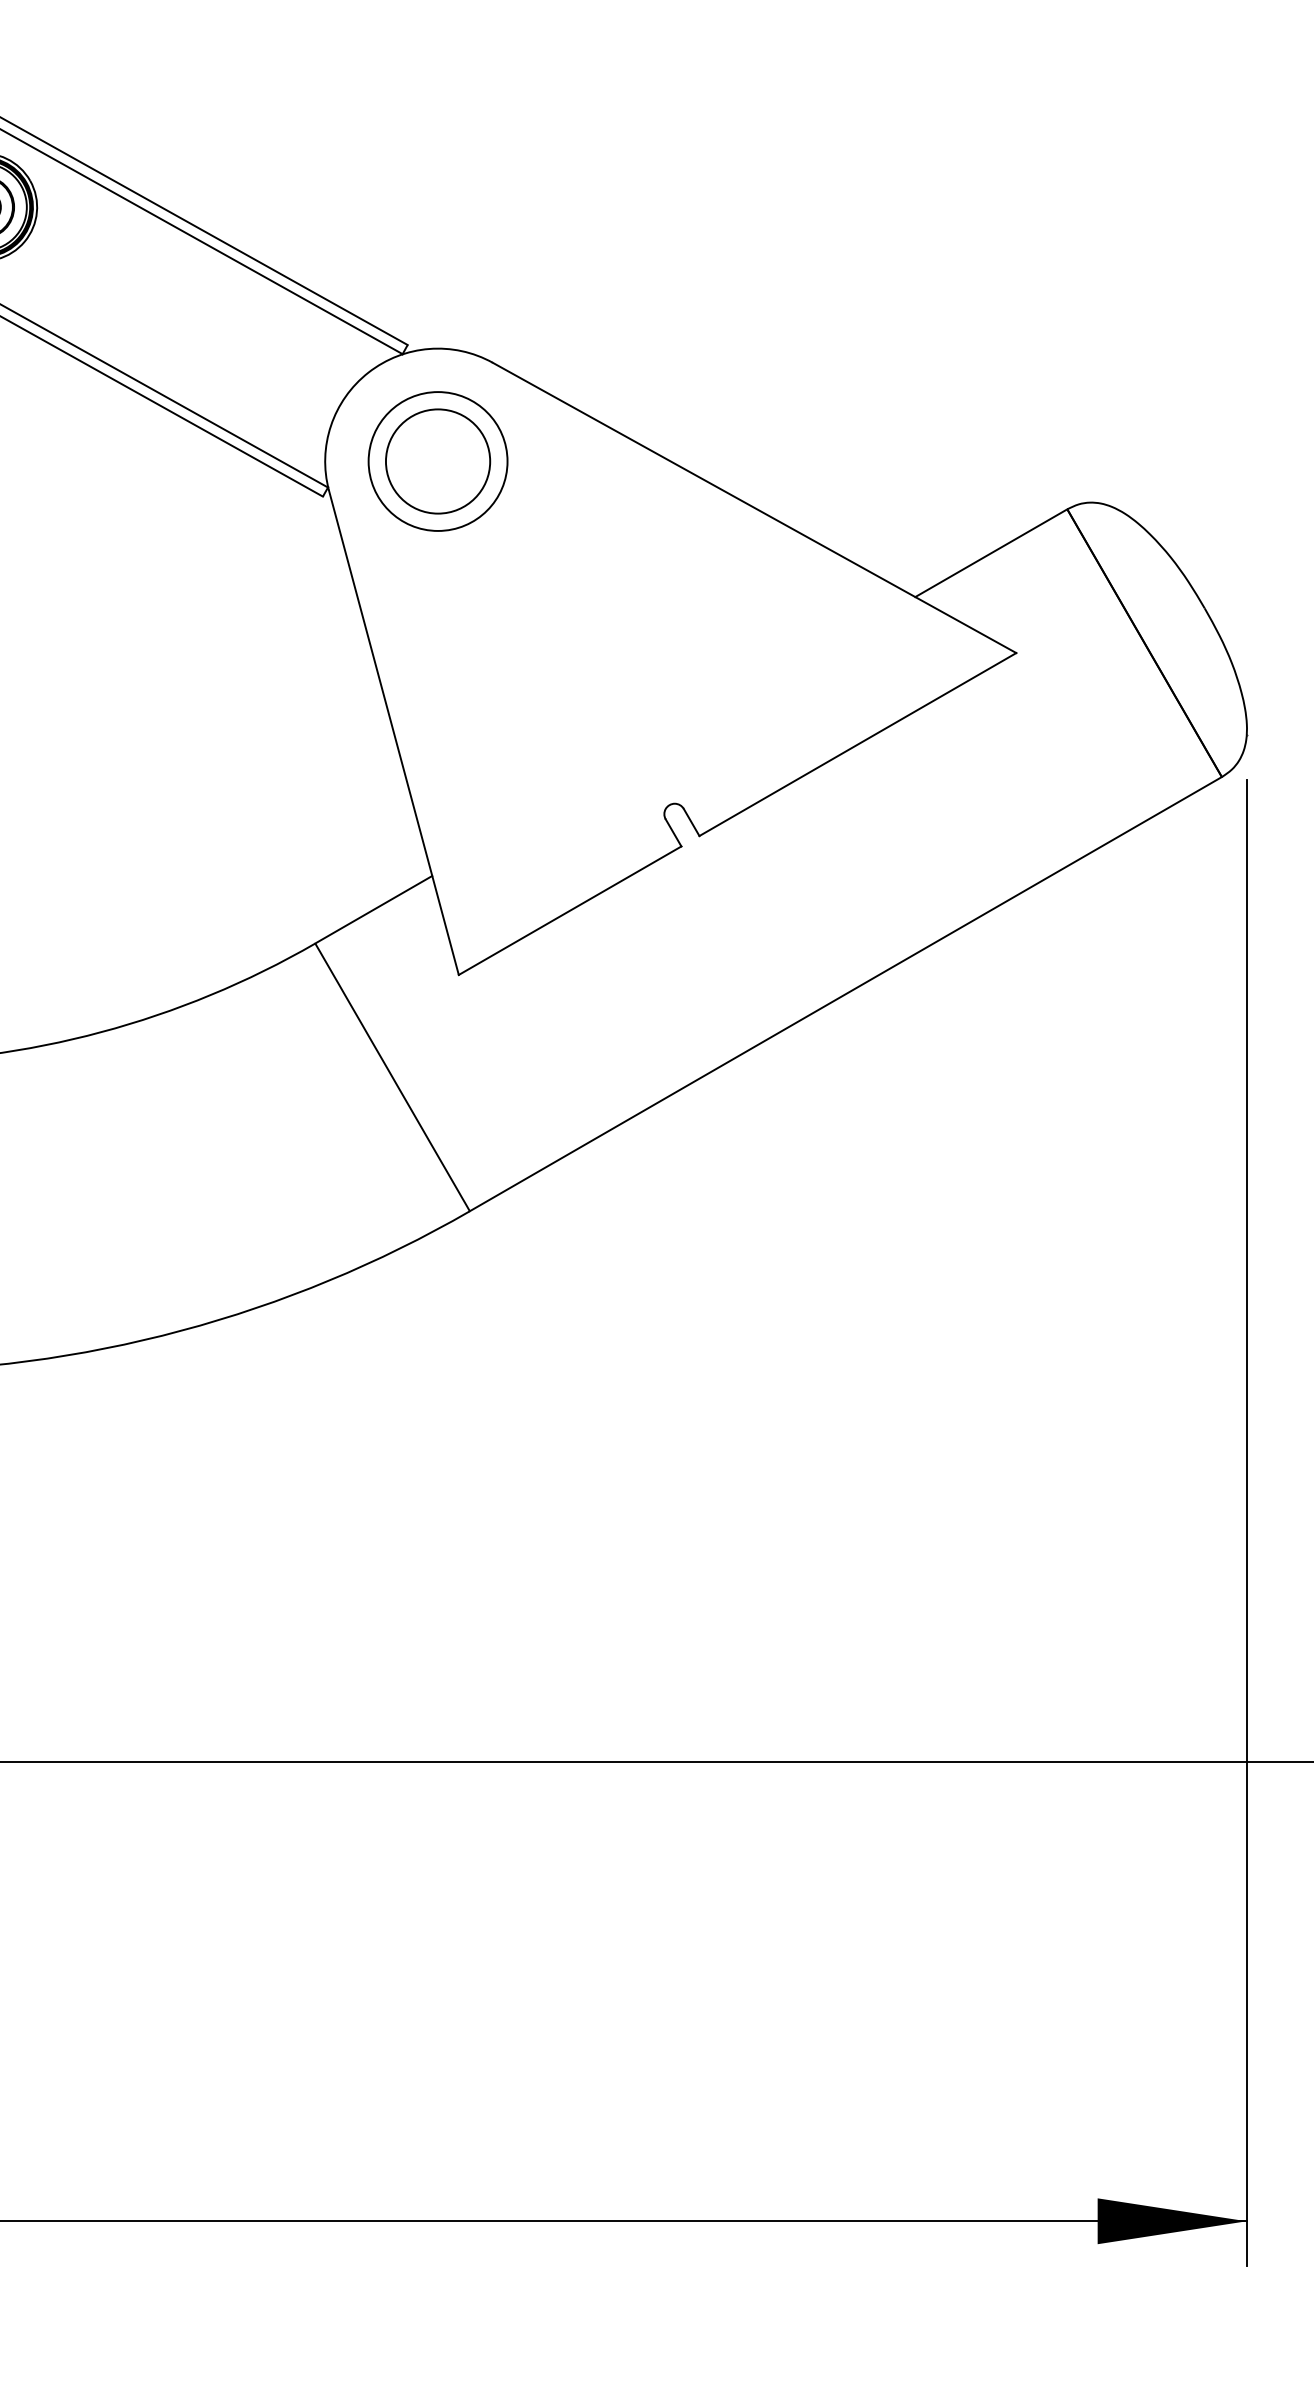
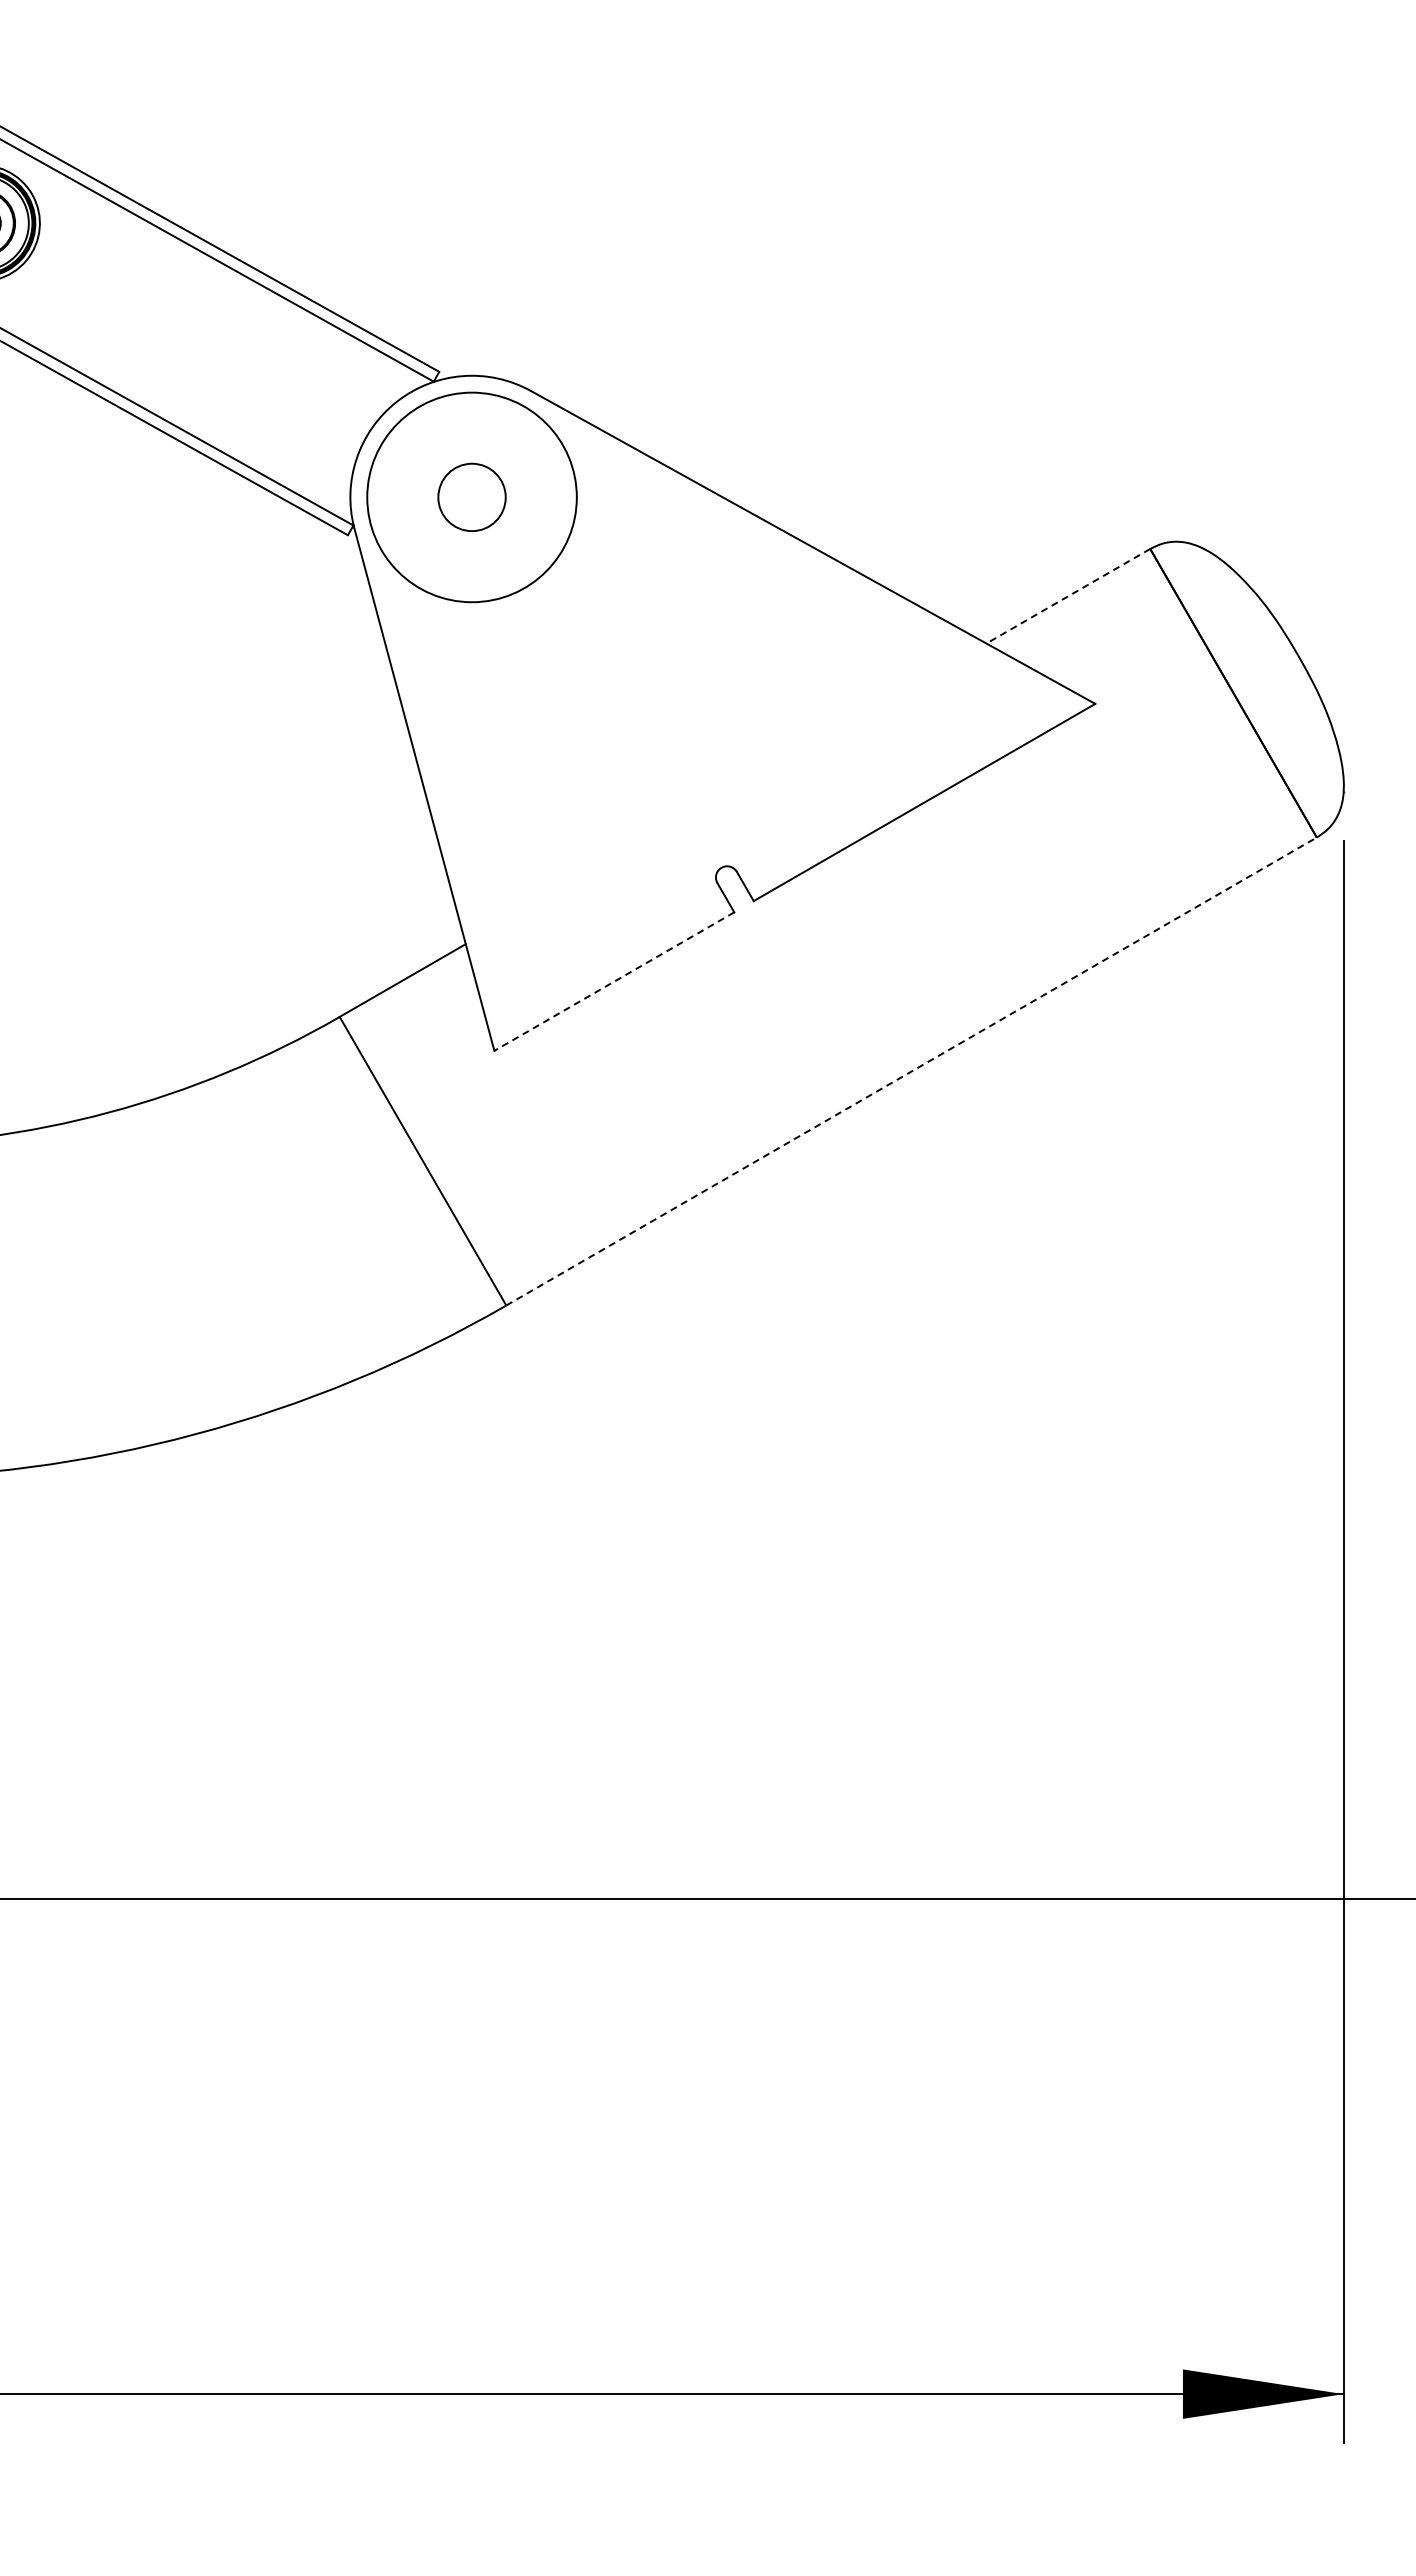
circle: (437, 461) -> (471, 497), size x0.6
circle: (437, 461) -> (471, 497), size x1.4
line: (991, 553) -> (1068, 596), solid -> dashed
line: (570, 910) -> (614, 981), solid -> dashed
line: (845, 994) -> (911, 1071), solid -> dashed

